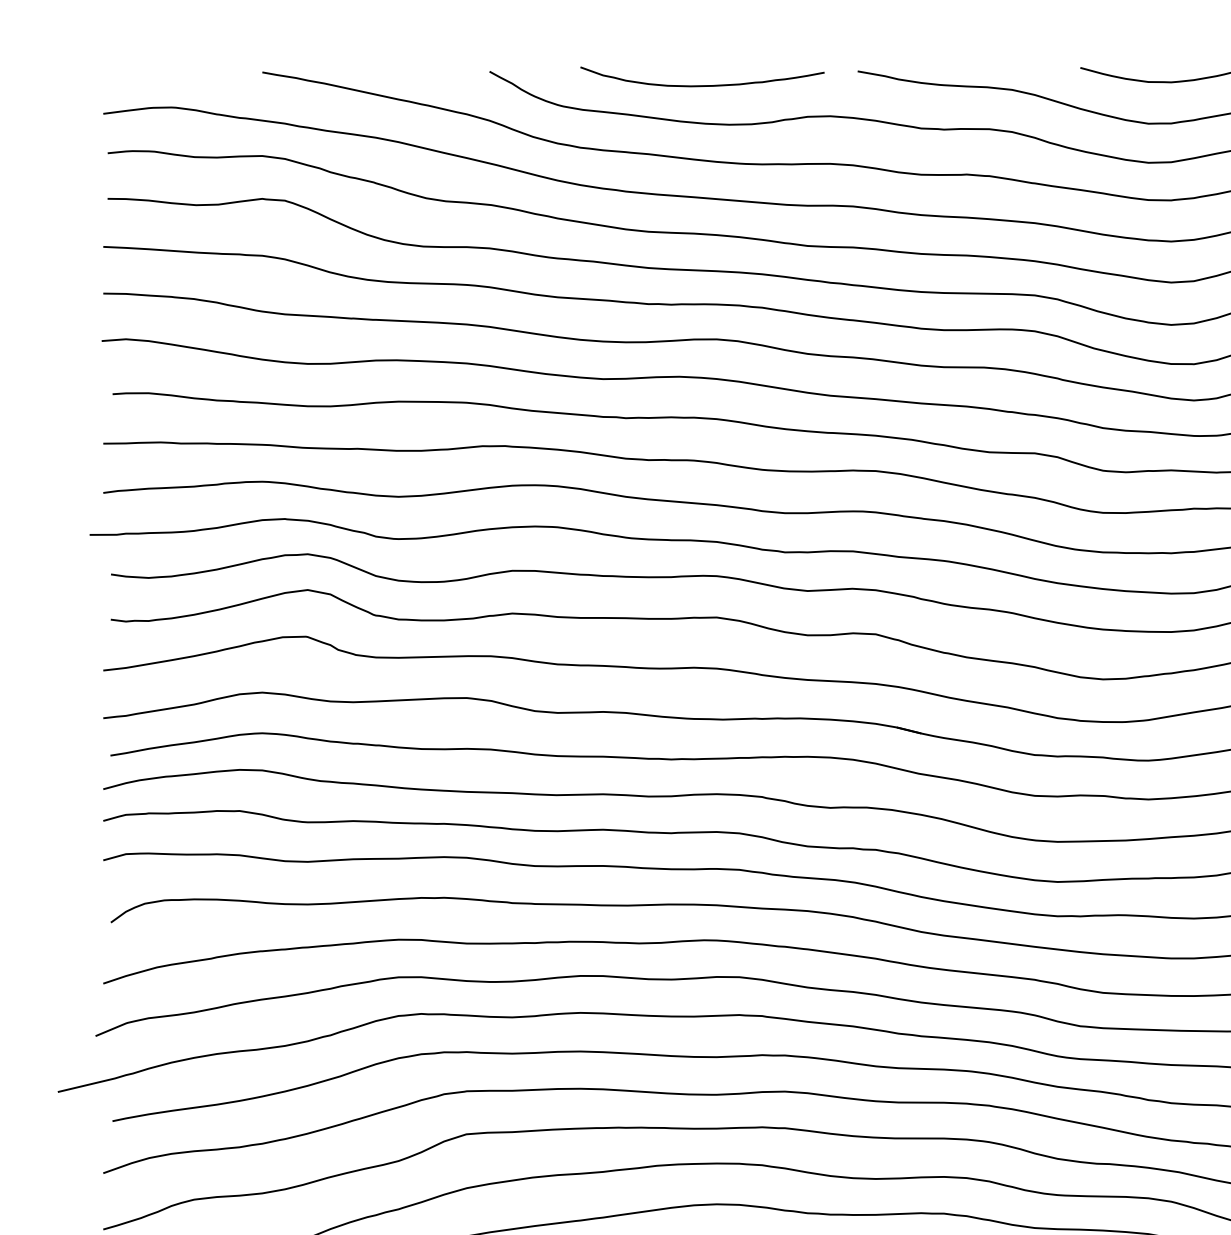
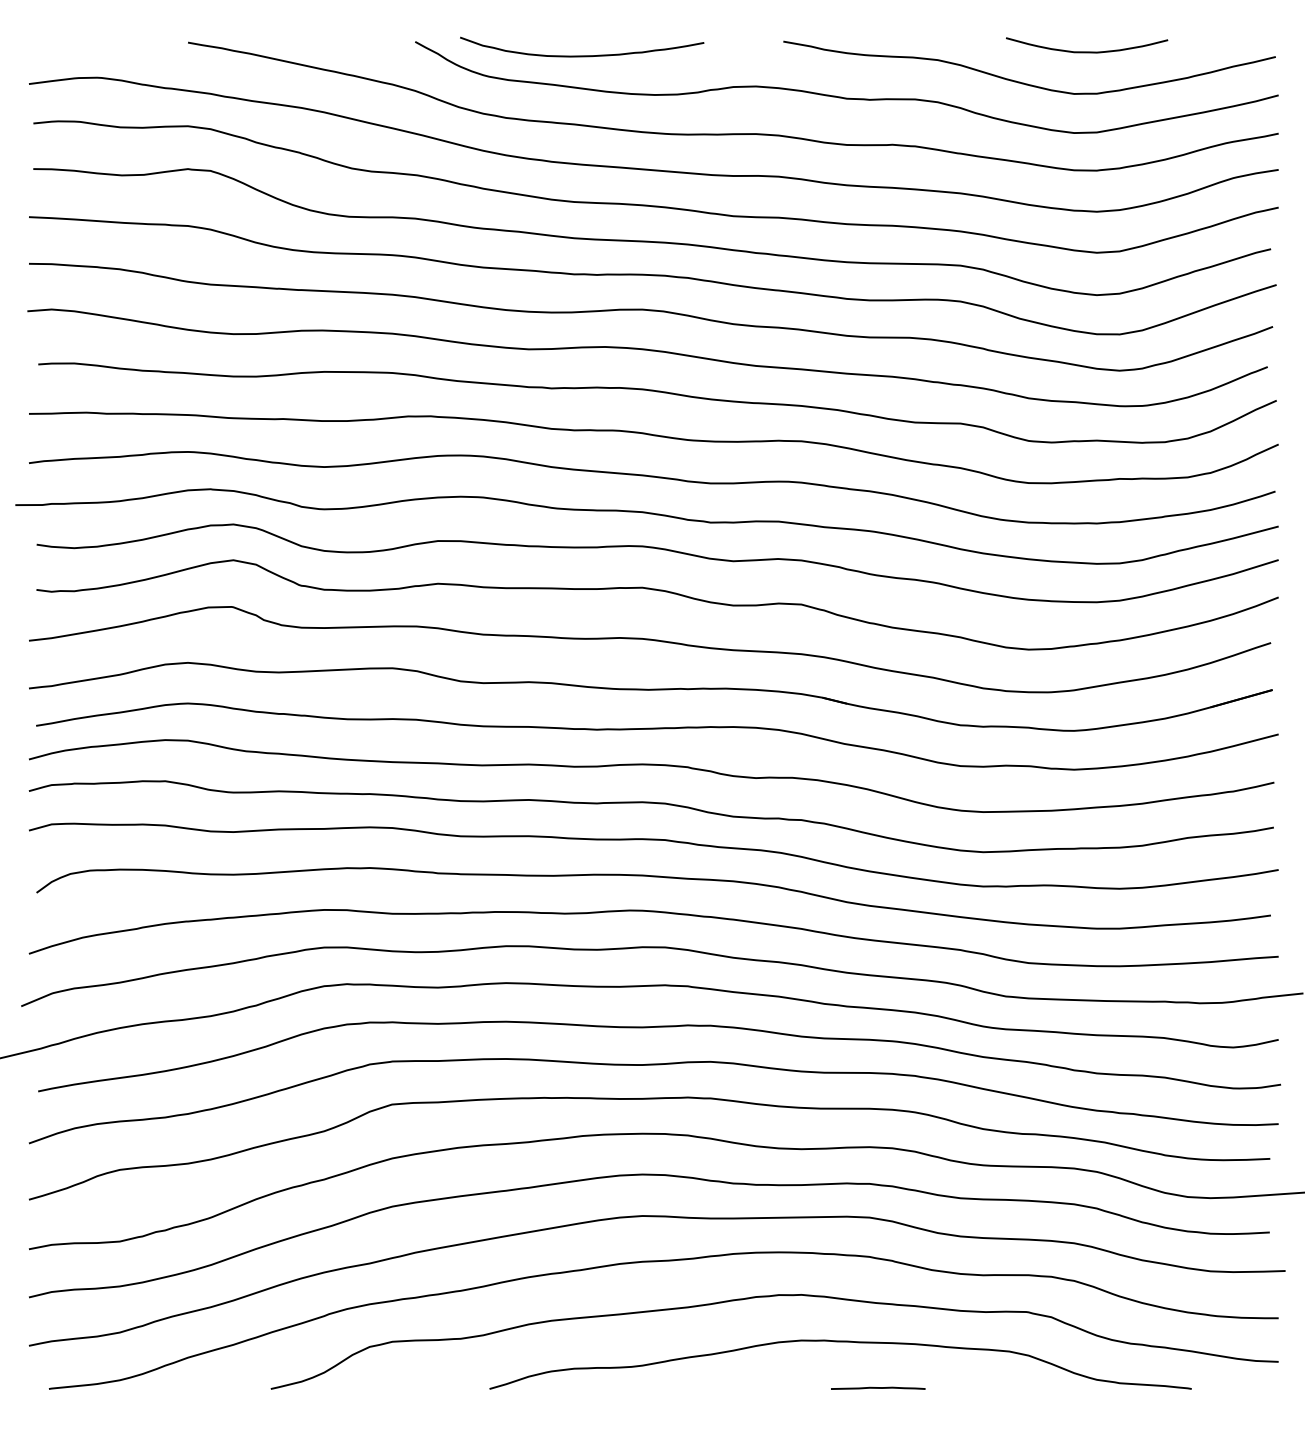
curve: (702, 85) -> (582, 55), moved

